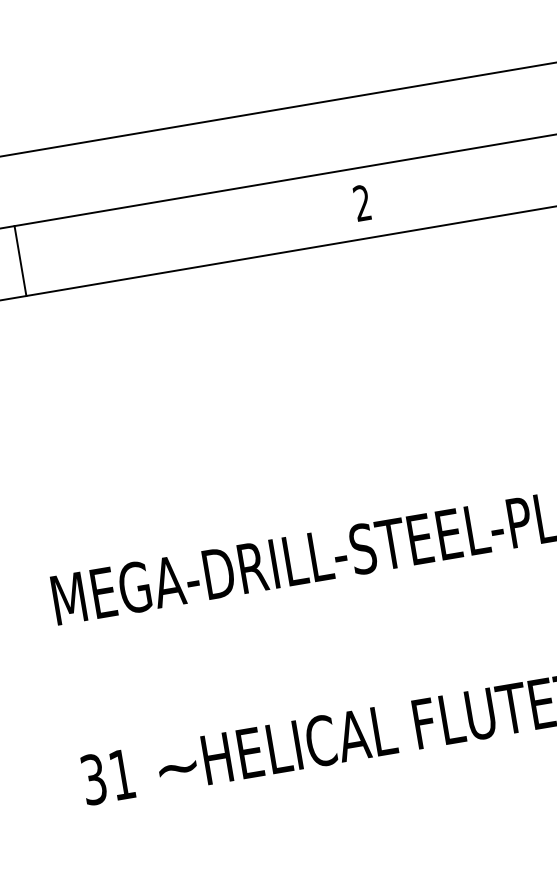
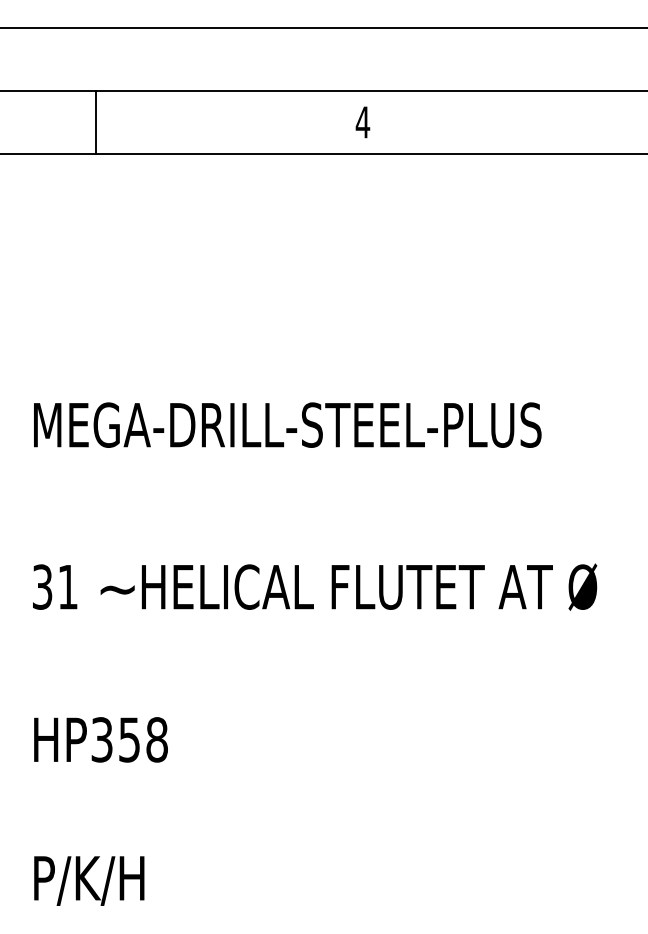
text: (361, 203) -> (362, 122), 2 -> 4
line: (20, 259) -> (96, 121), moved

